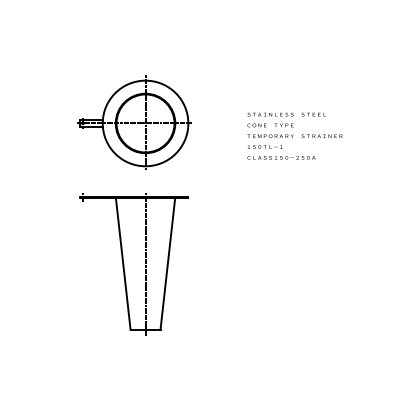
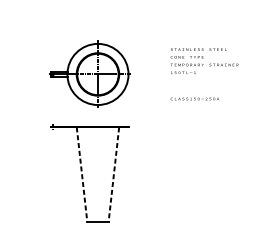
text: (294, 130) -> (204, 60), moved
line: (123, 263) -> (82, 174), solid -> dashed
line: (145, 263) -> (97, 174), removed
line: (167, 263) -> (113, 174), solid -> dashed

